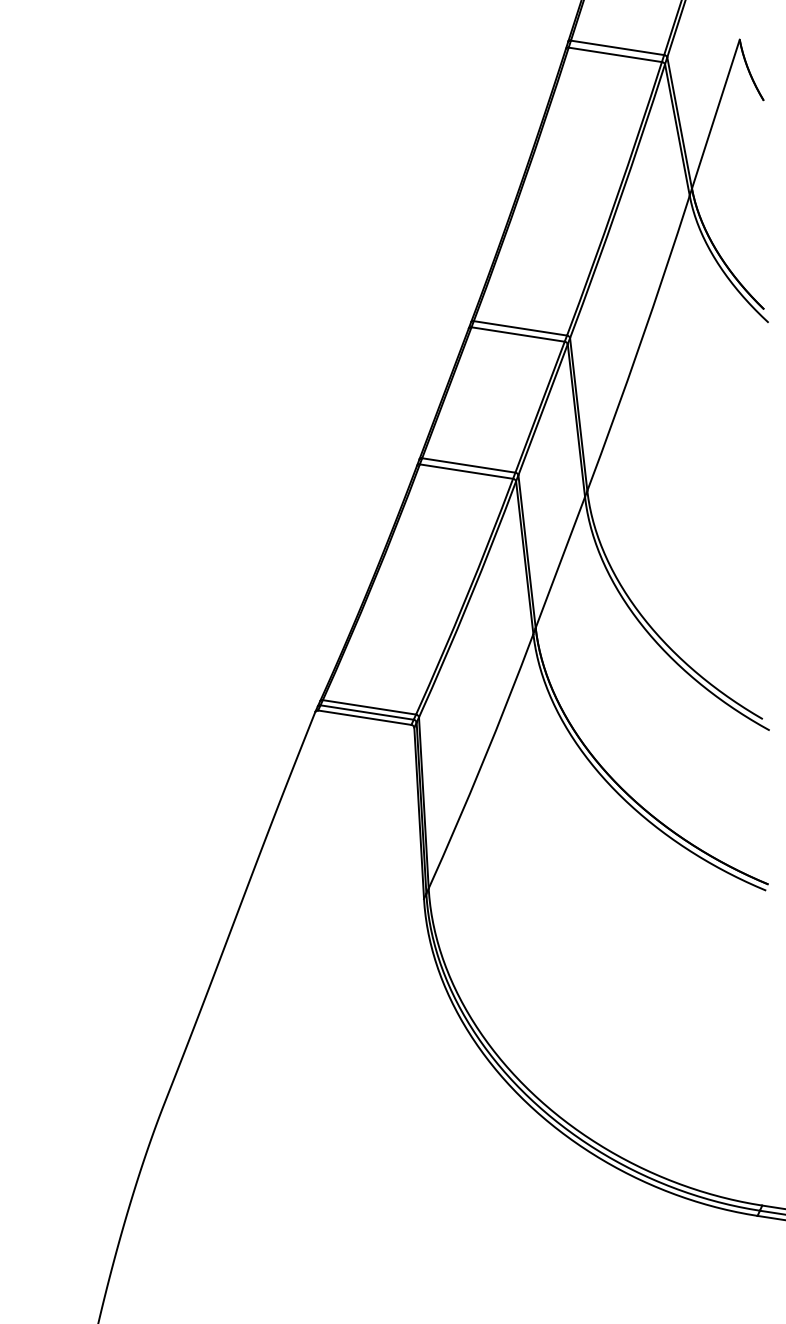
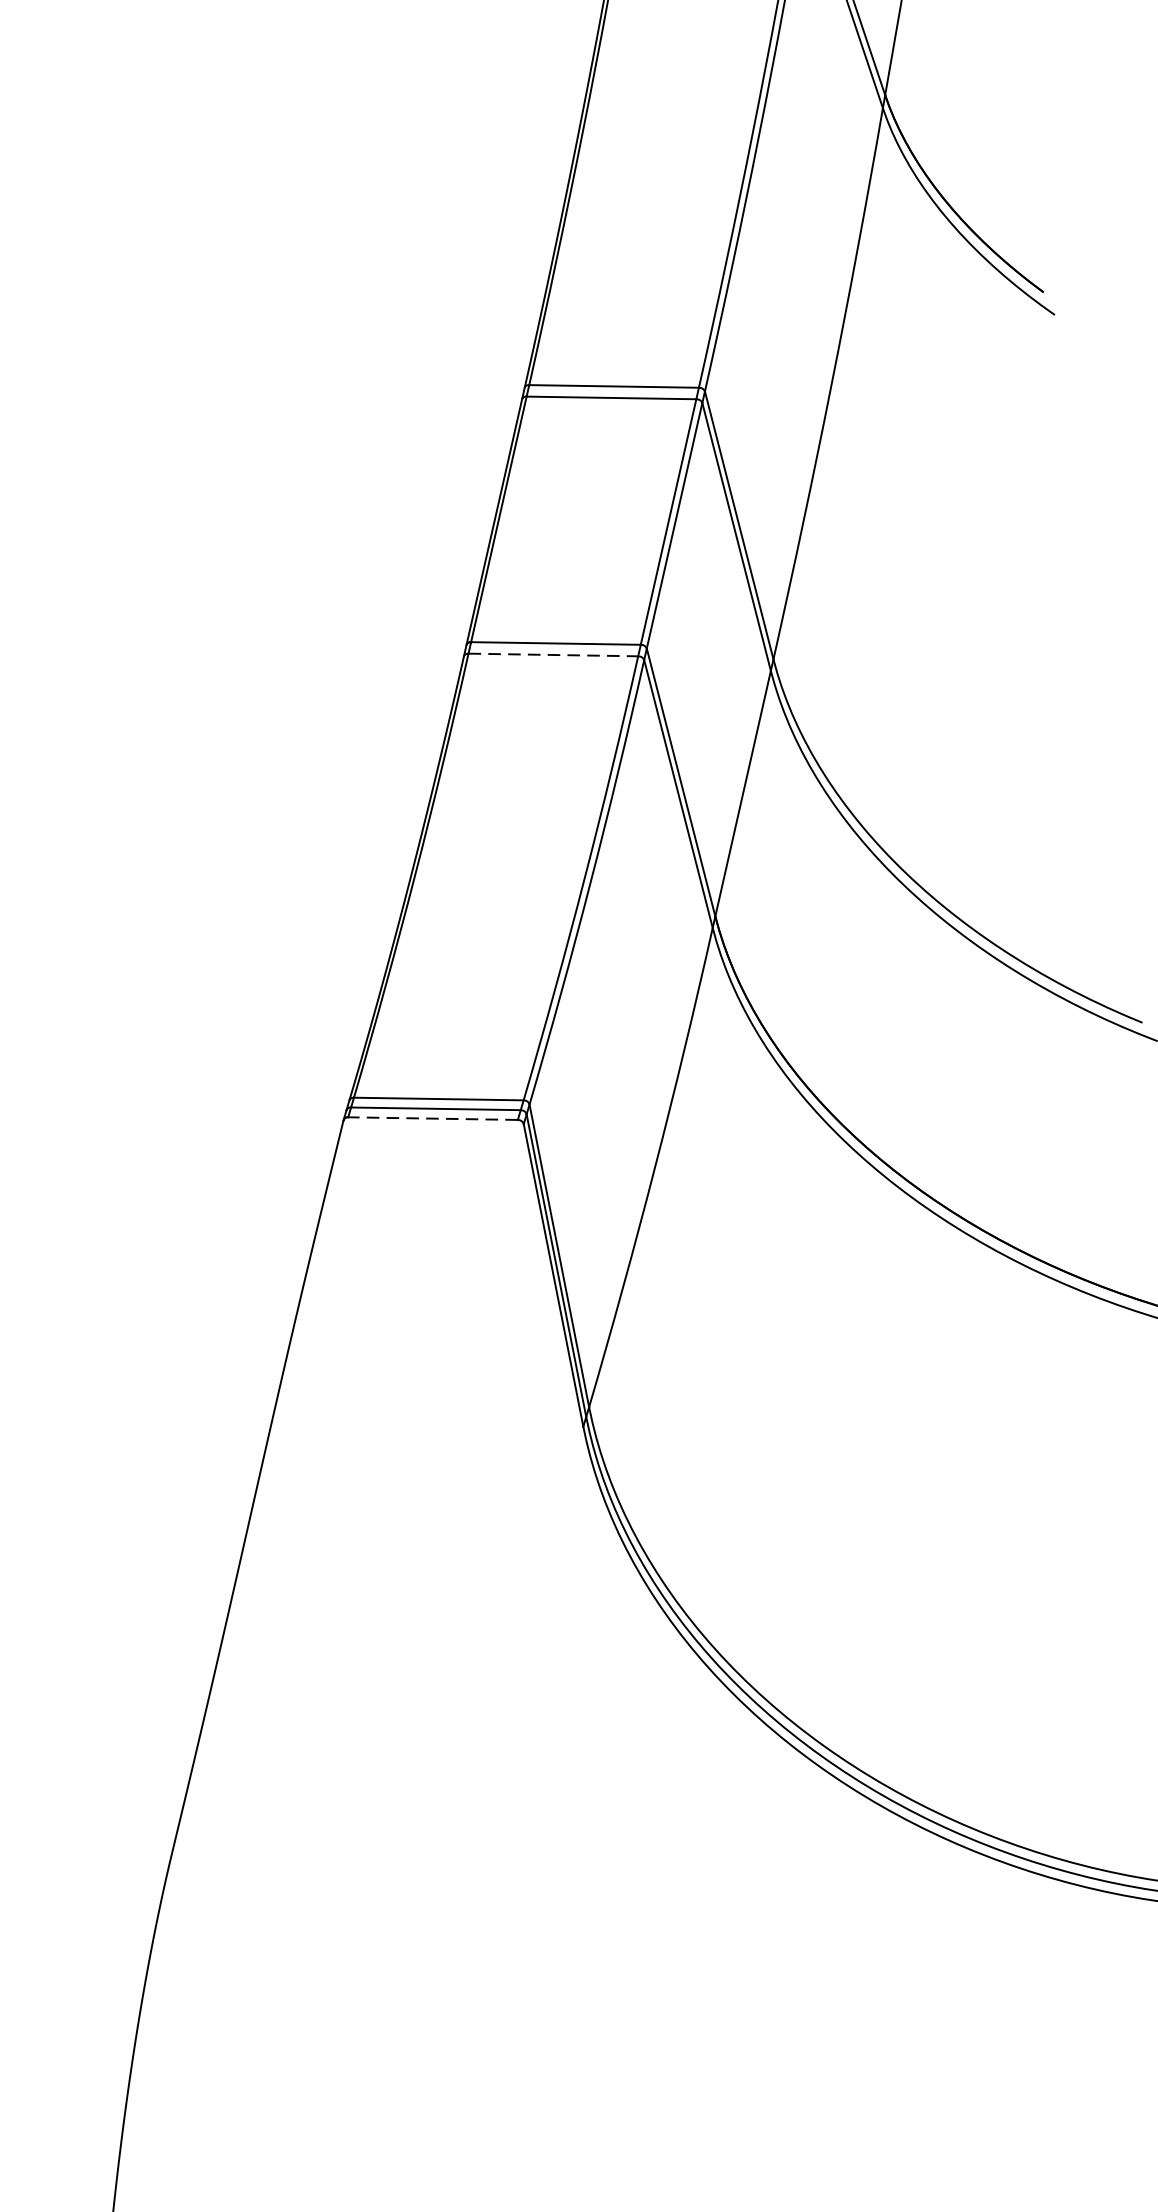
line: (466, 471) -> (553, 654), solid -> dashed
line: (364, 717) -> (432, 1118), solid -> dashed

